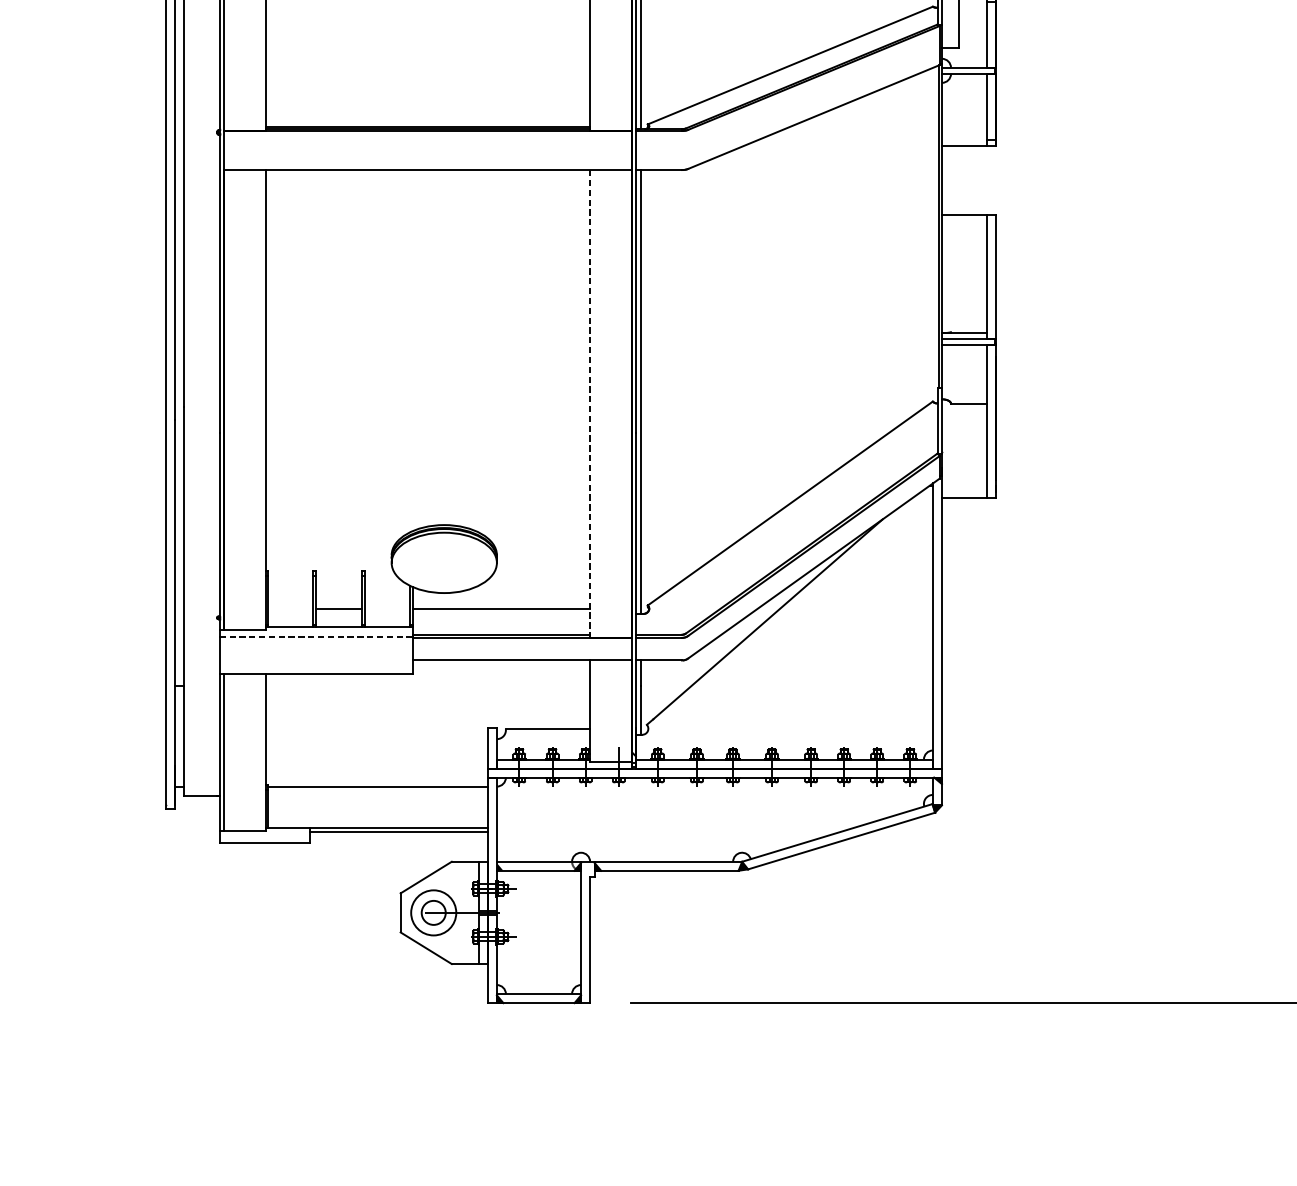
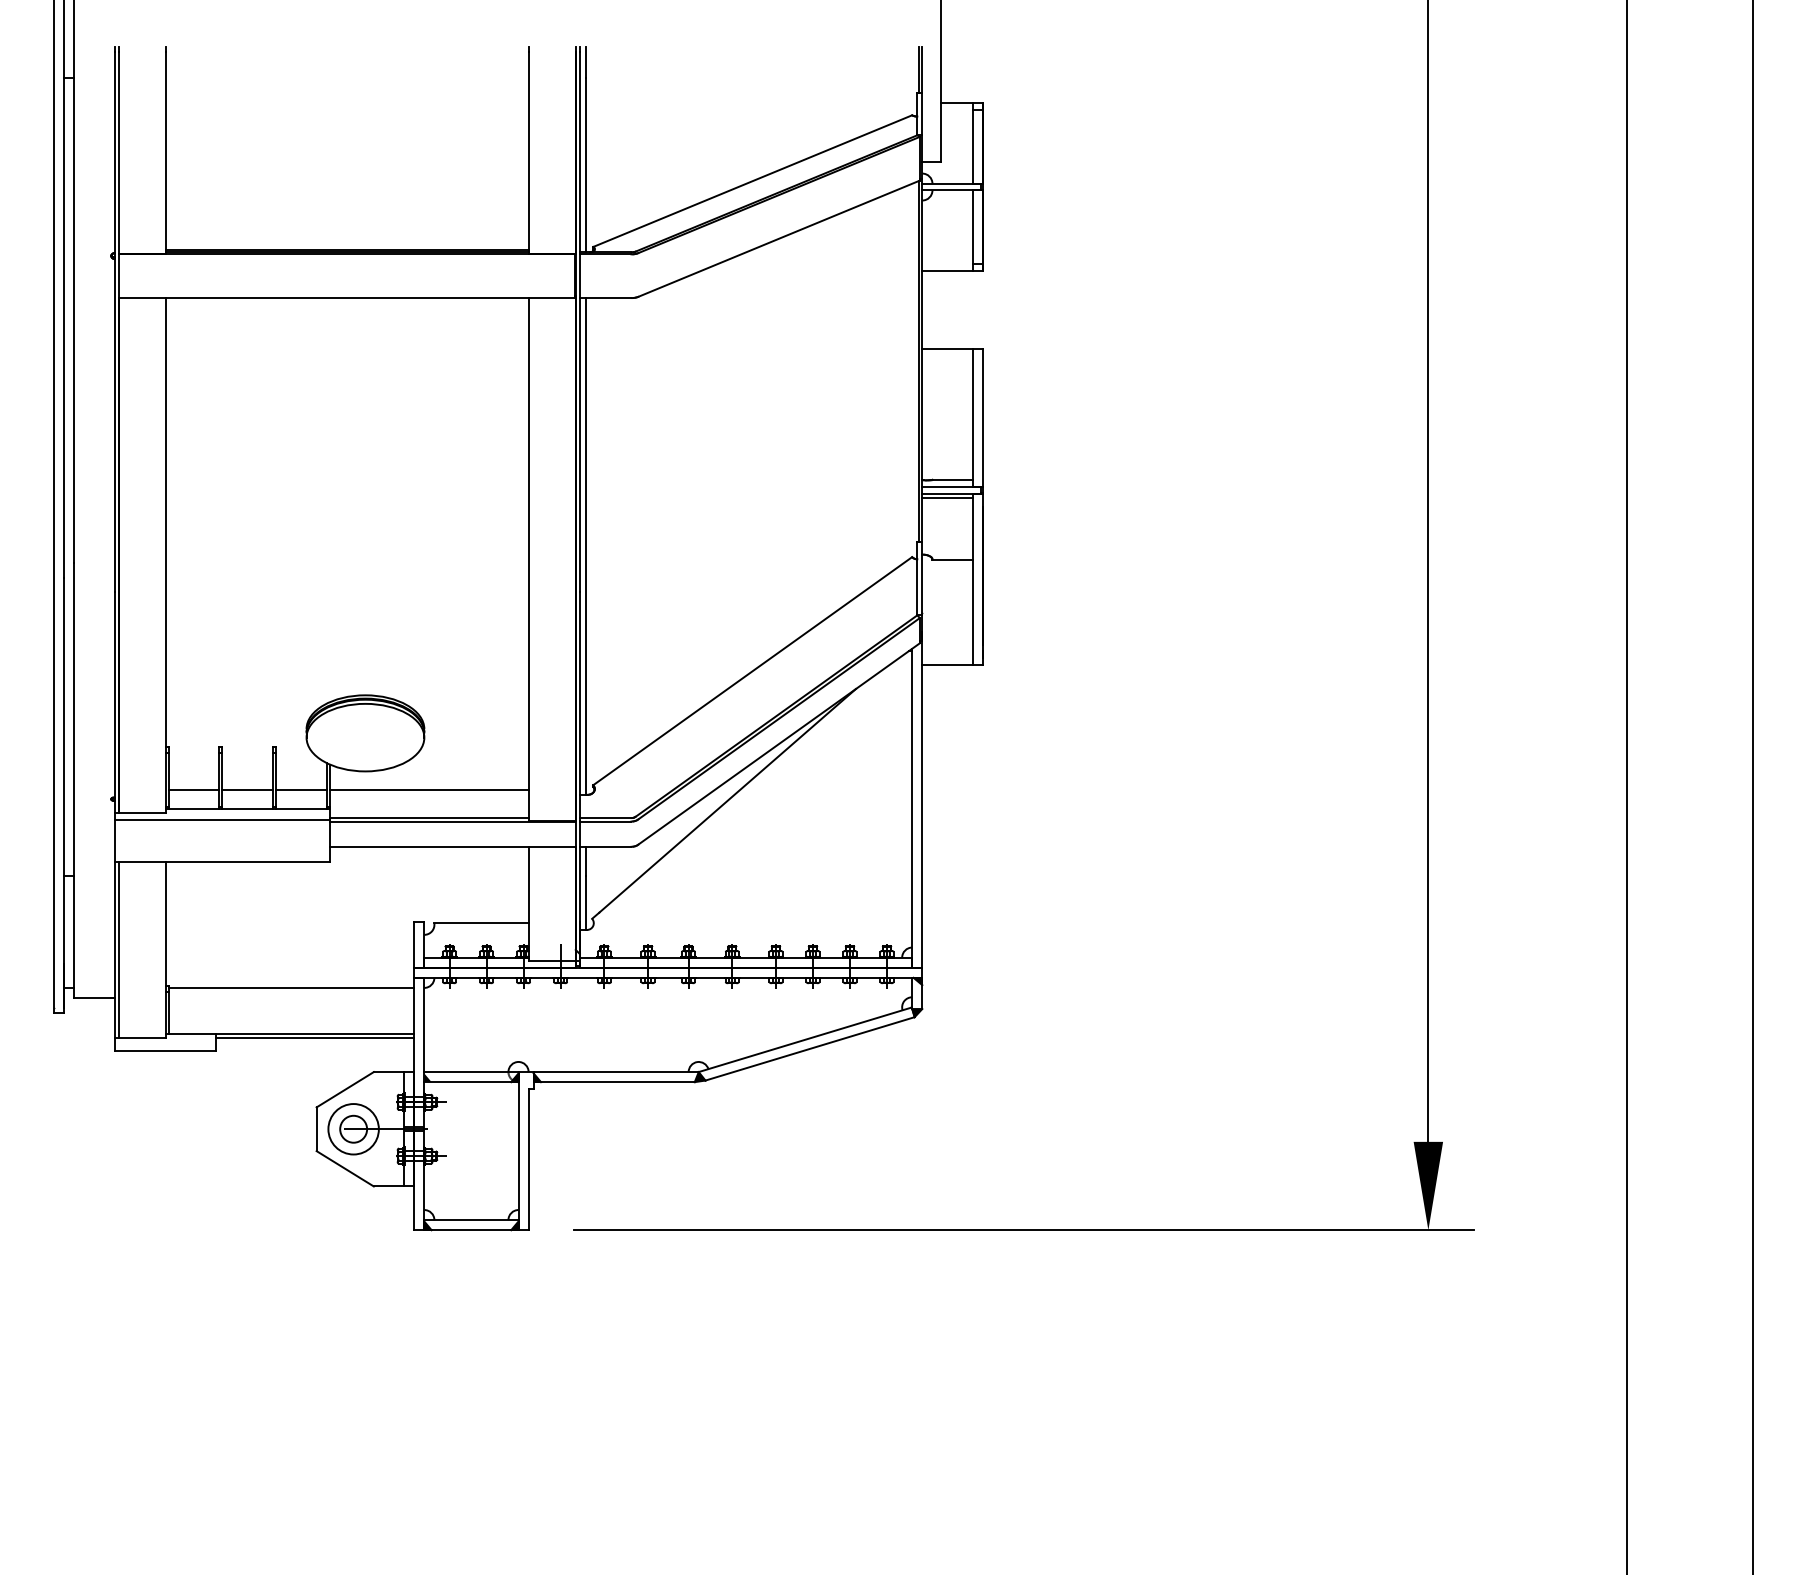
line: (964, 349) -> (947, 498), added
line: (589, 403) -> (528, 559), dashed -> solid
line: (290, 609) -> (193, 789), added
line: (387, 609) -> (301, 789), added
line: (316, 636) -> (222, 820), dashed -> solid

